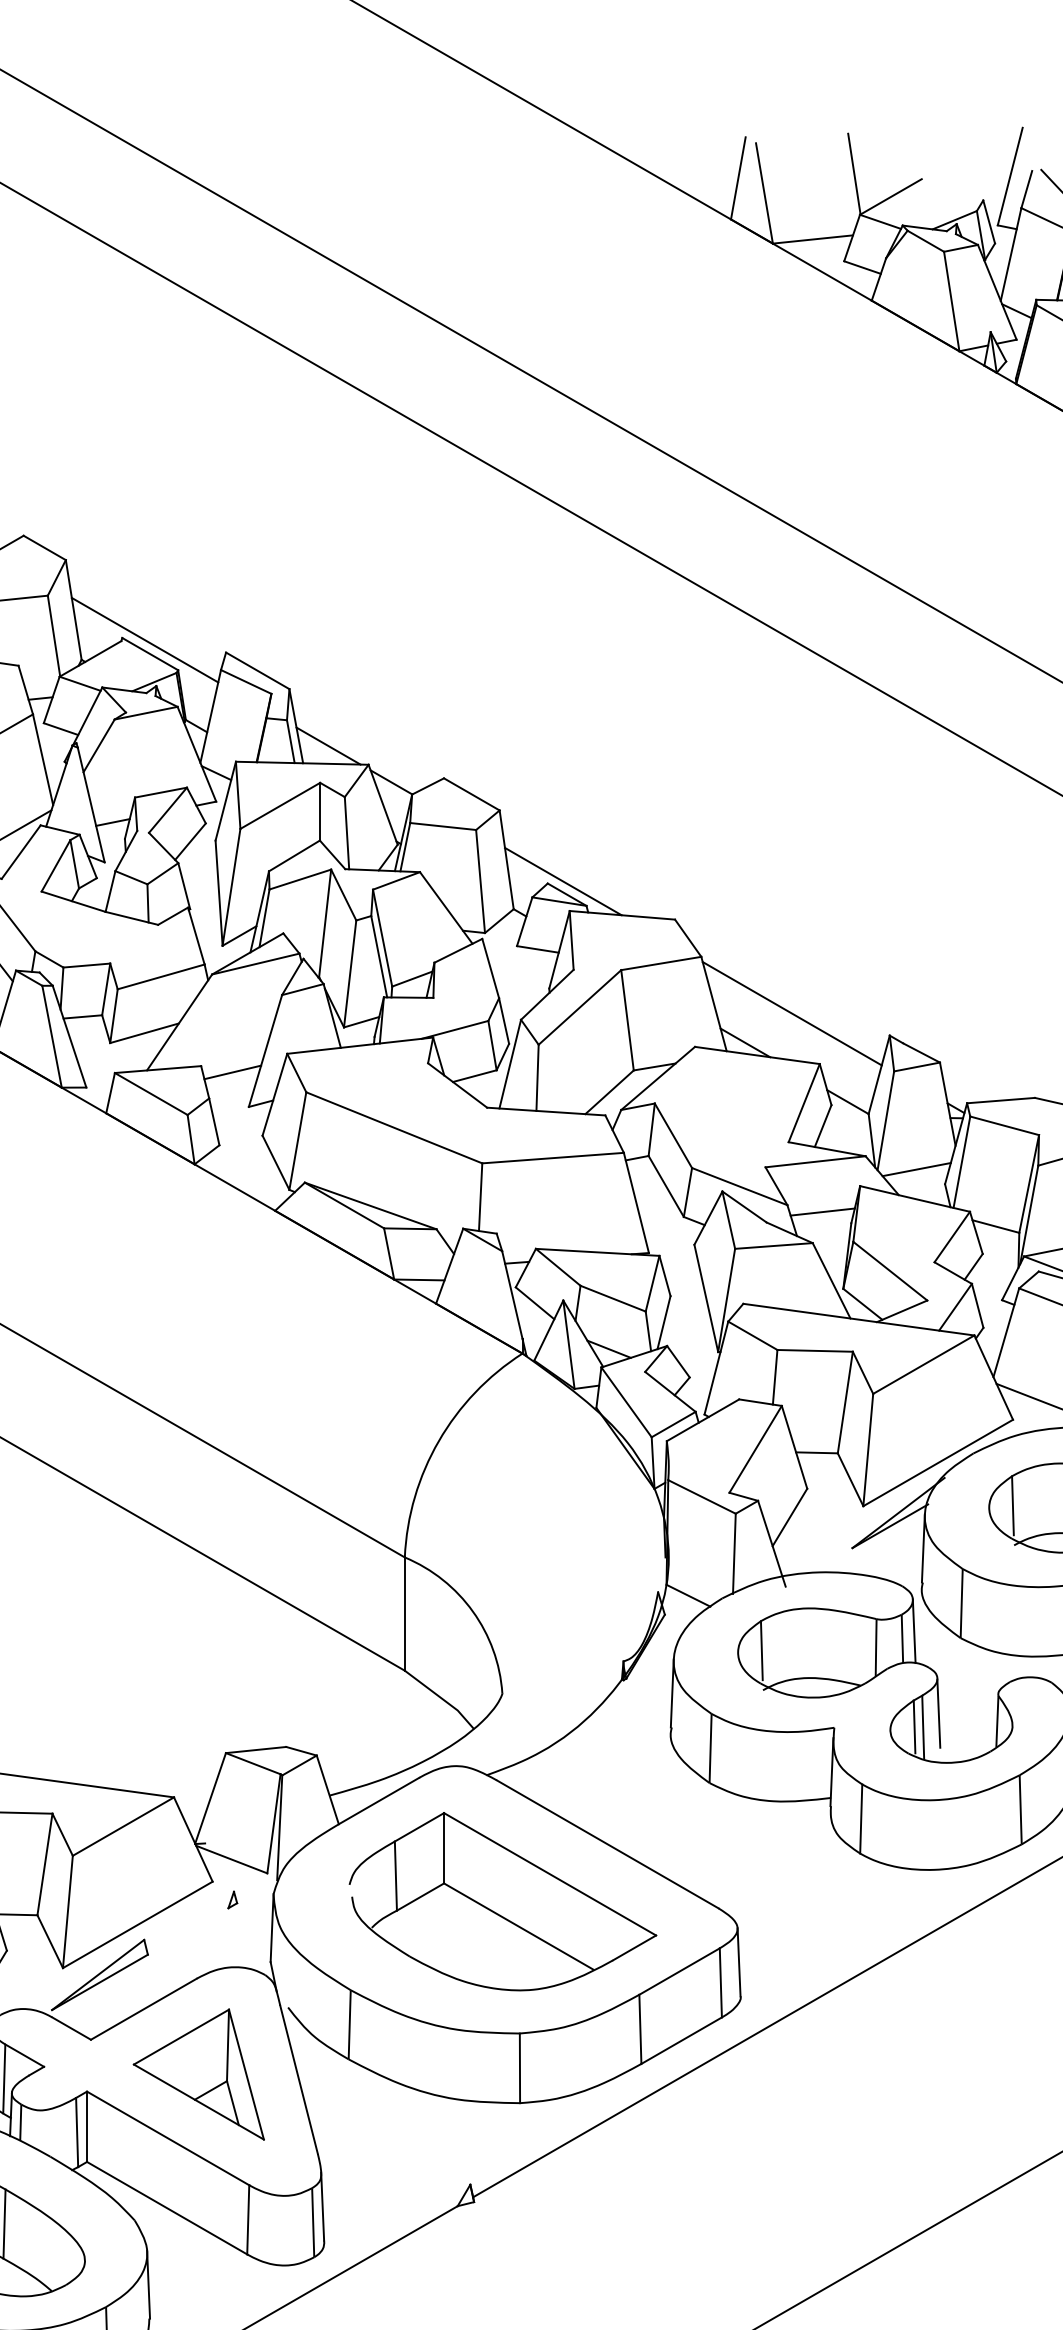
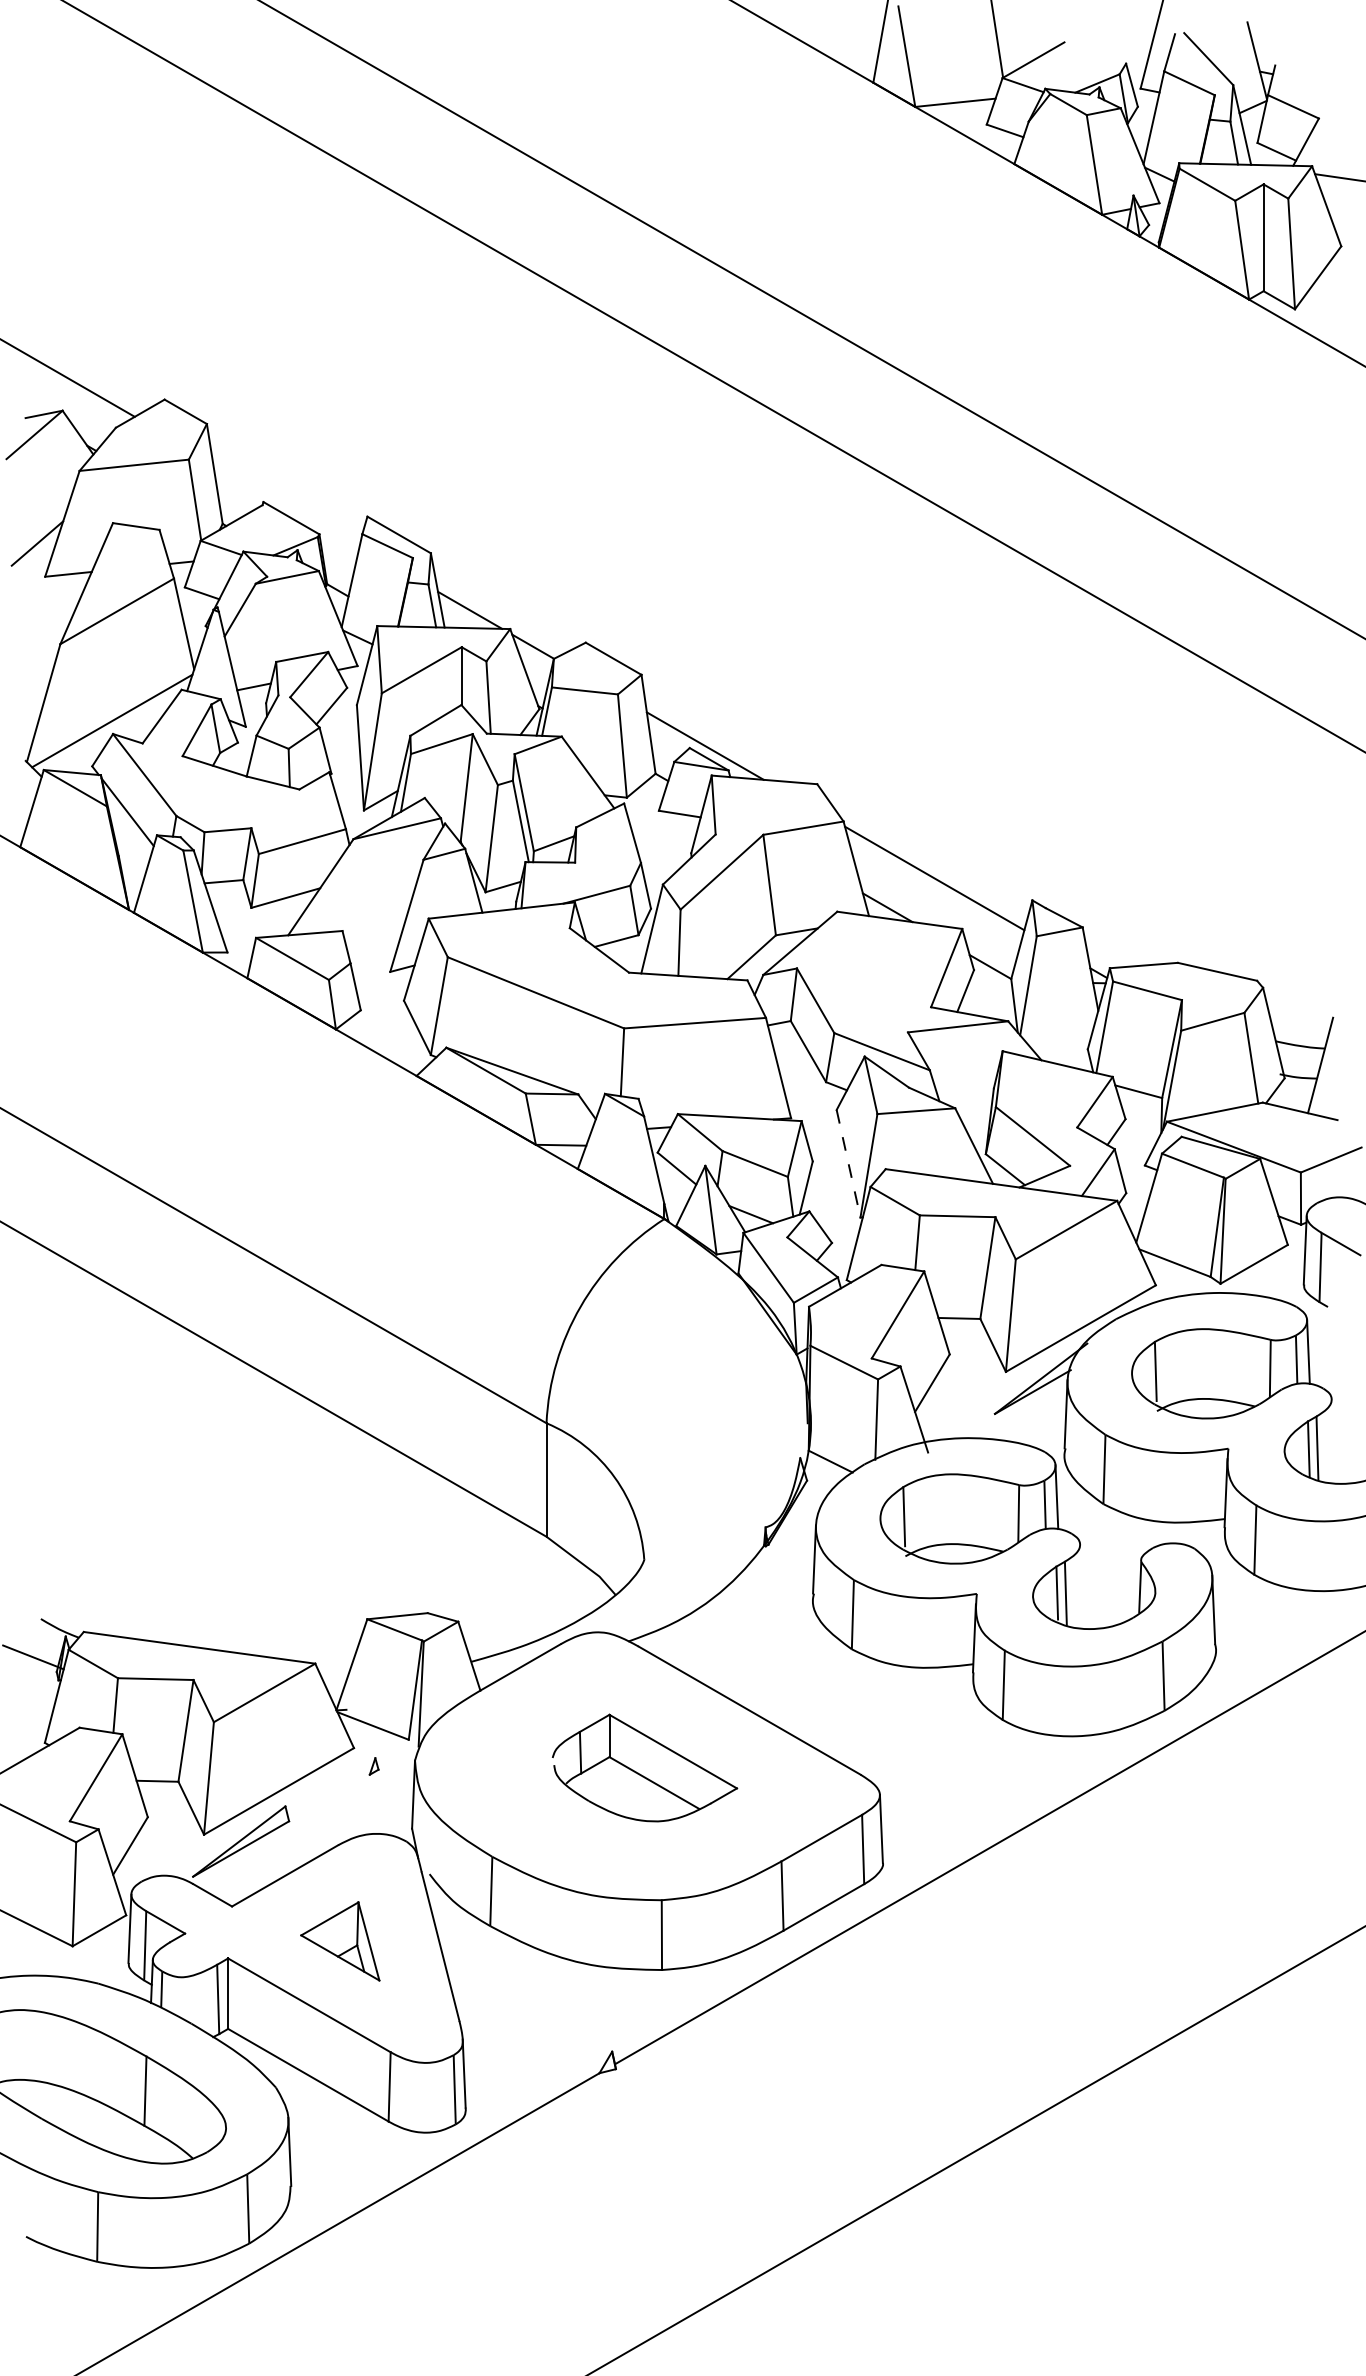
line: (144, 639) -> (285, 503), removed
line: (232, 1072) -> (373, 937), removed
line: (916, 1169) -> (1059, 1034), removed
line: (823, 1211) -> (965, 1076), removed
line: (706, 1299) -> (848, 1164), solid -> dashed
line: (938, 1713) -> (1081, 1579), removed
part: (502, 1901) -> (644, 1767), size x0.6
part: (199, 2074) -> (340, 1941), size x0.6

